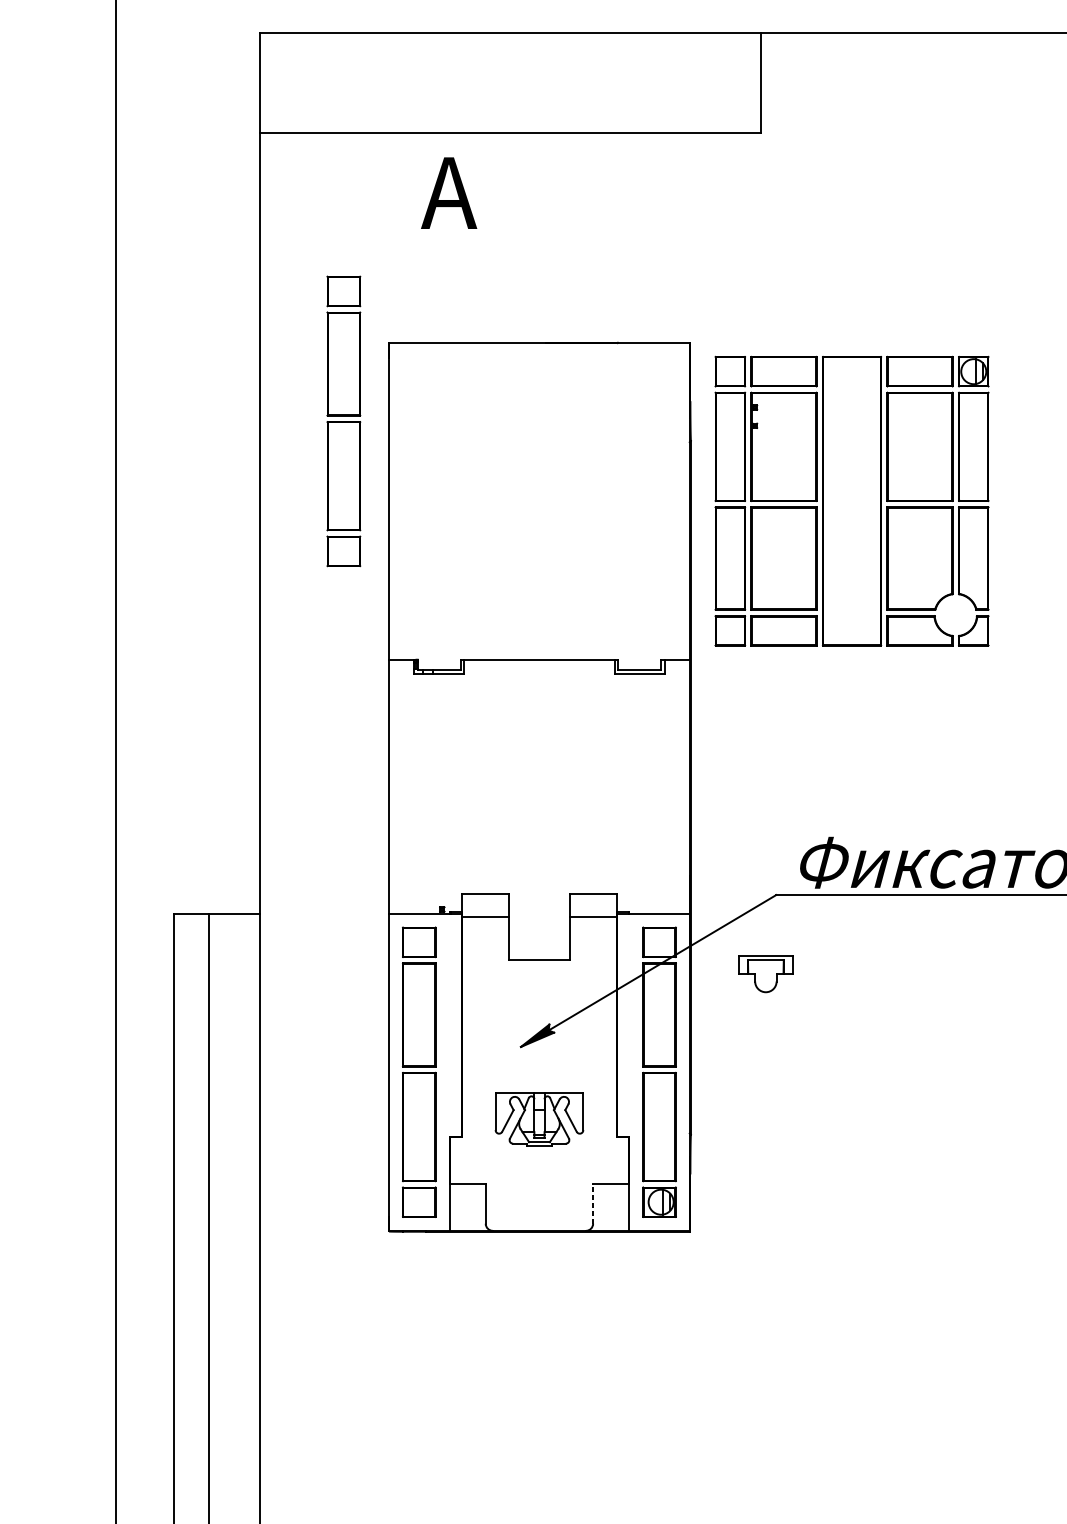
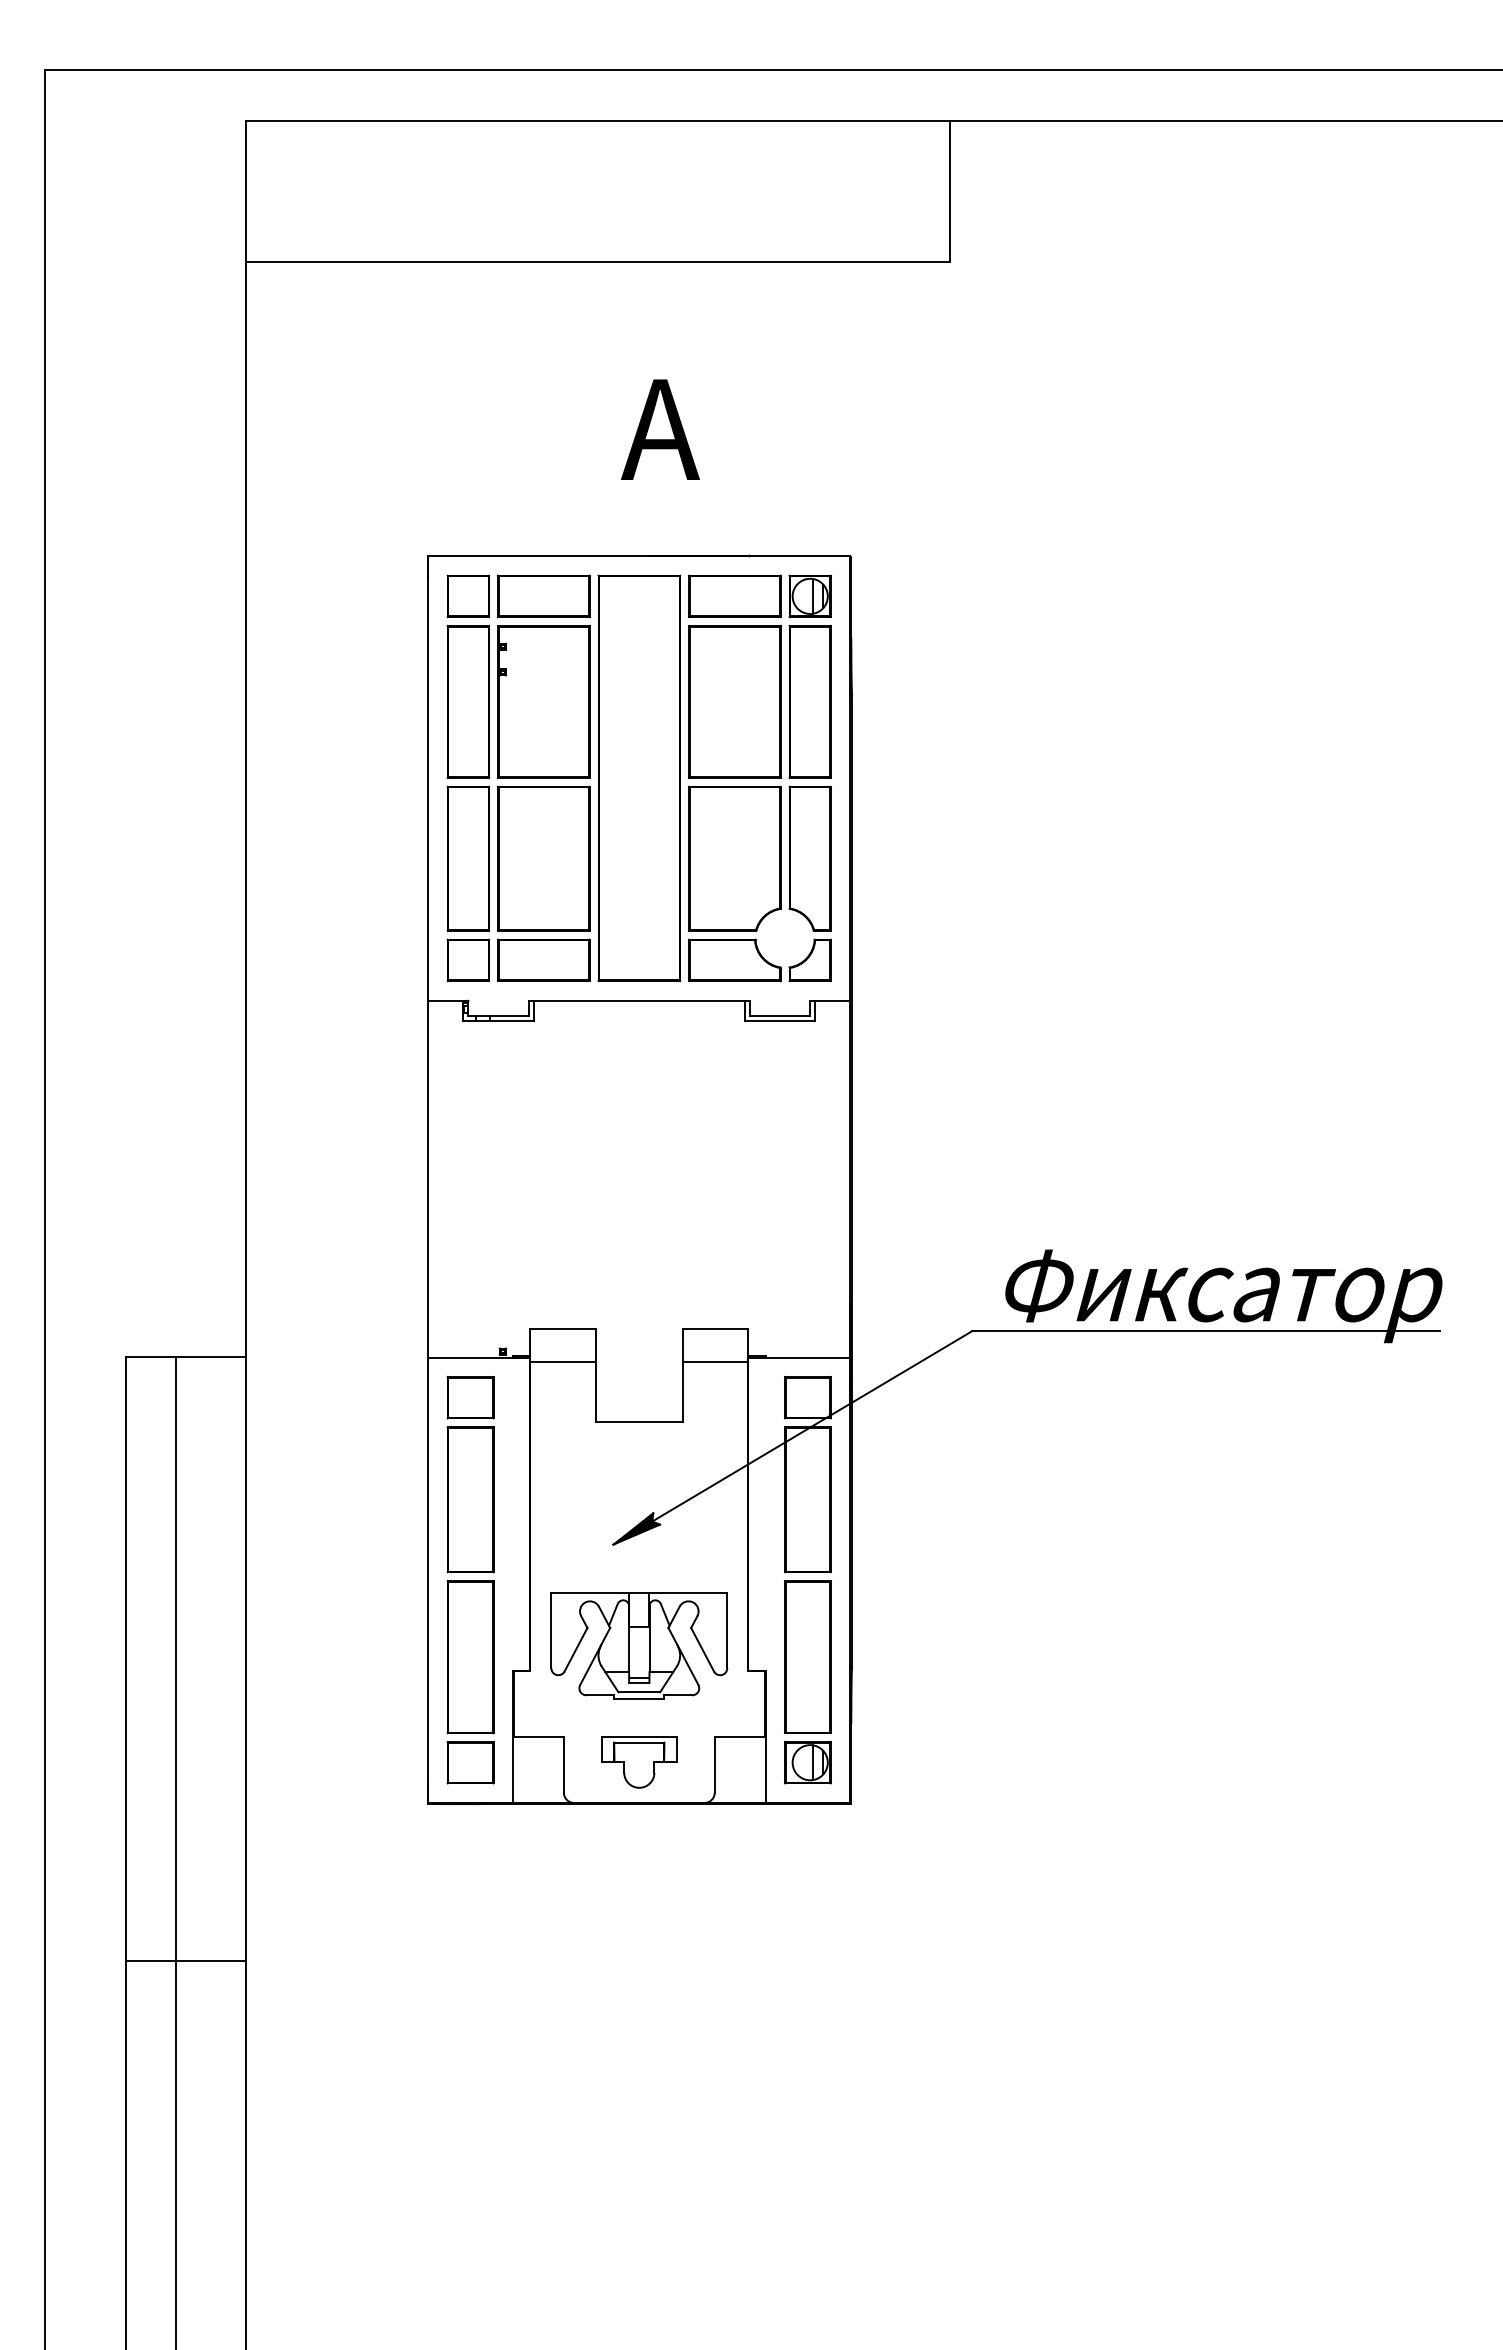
text: (449, 193) -> (660, 429), moved
part: (343, 421) -> (364, 666), removed
part: (851, 501) -> (638, 778), moved
part: (766, 974) -> (639, 1762), moved
part: (539, 1118) -> (639, 1645), size x1.43
line: (592, 1203) -> (714, 1764), dashed -> solid
line: (216, 1343) -> (185, 1960), added

